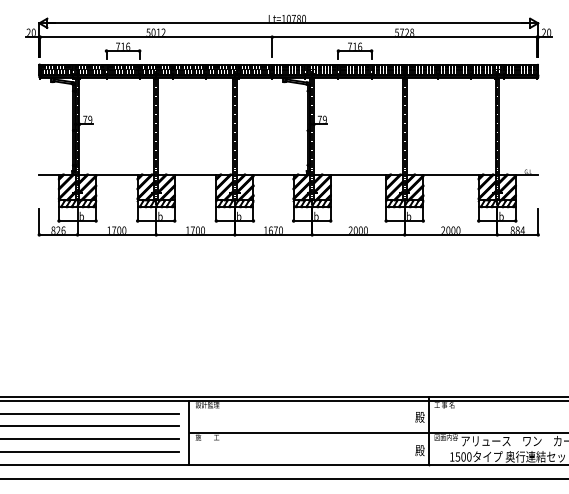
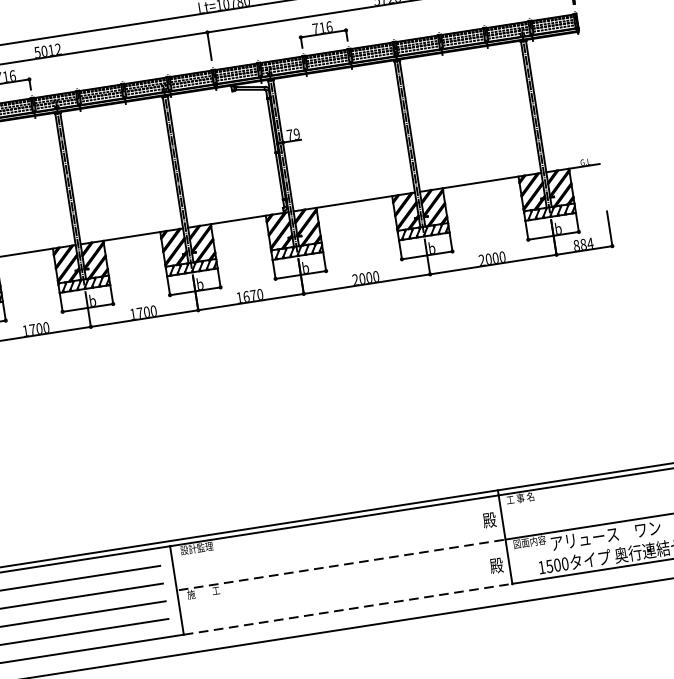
line: (309, 432) -> (341, 564), solid -> dashed
line: (309, 465) -> (348, 609), solid -> dashed

